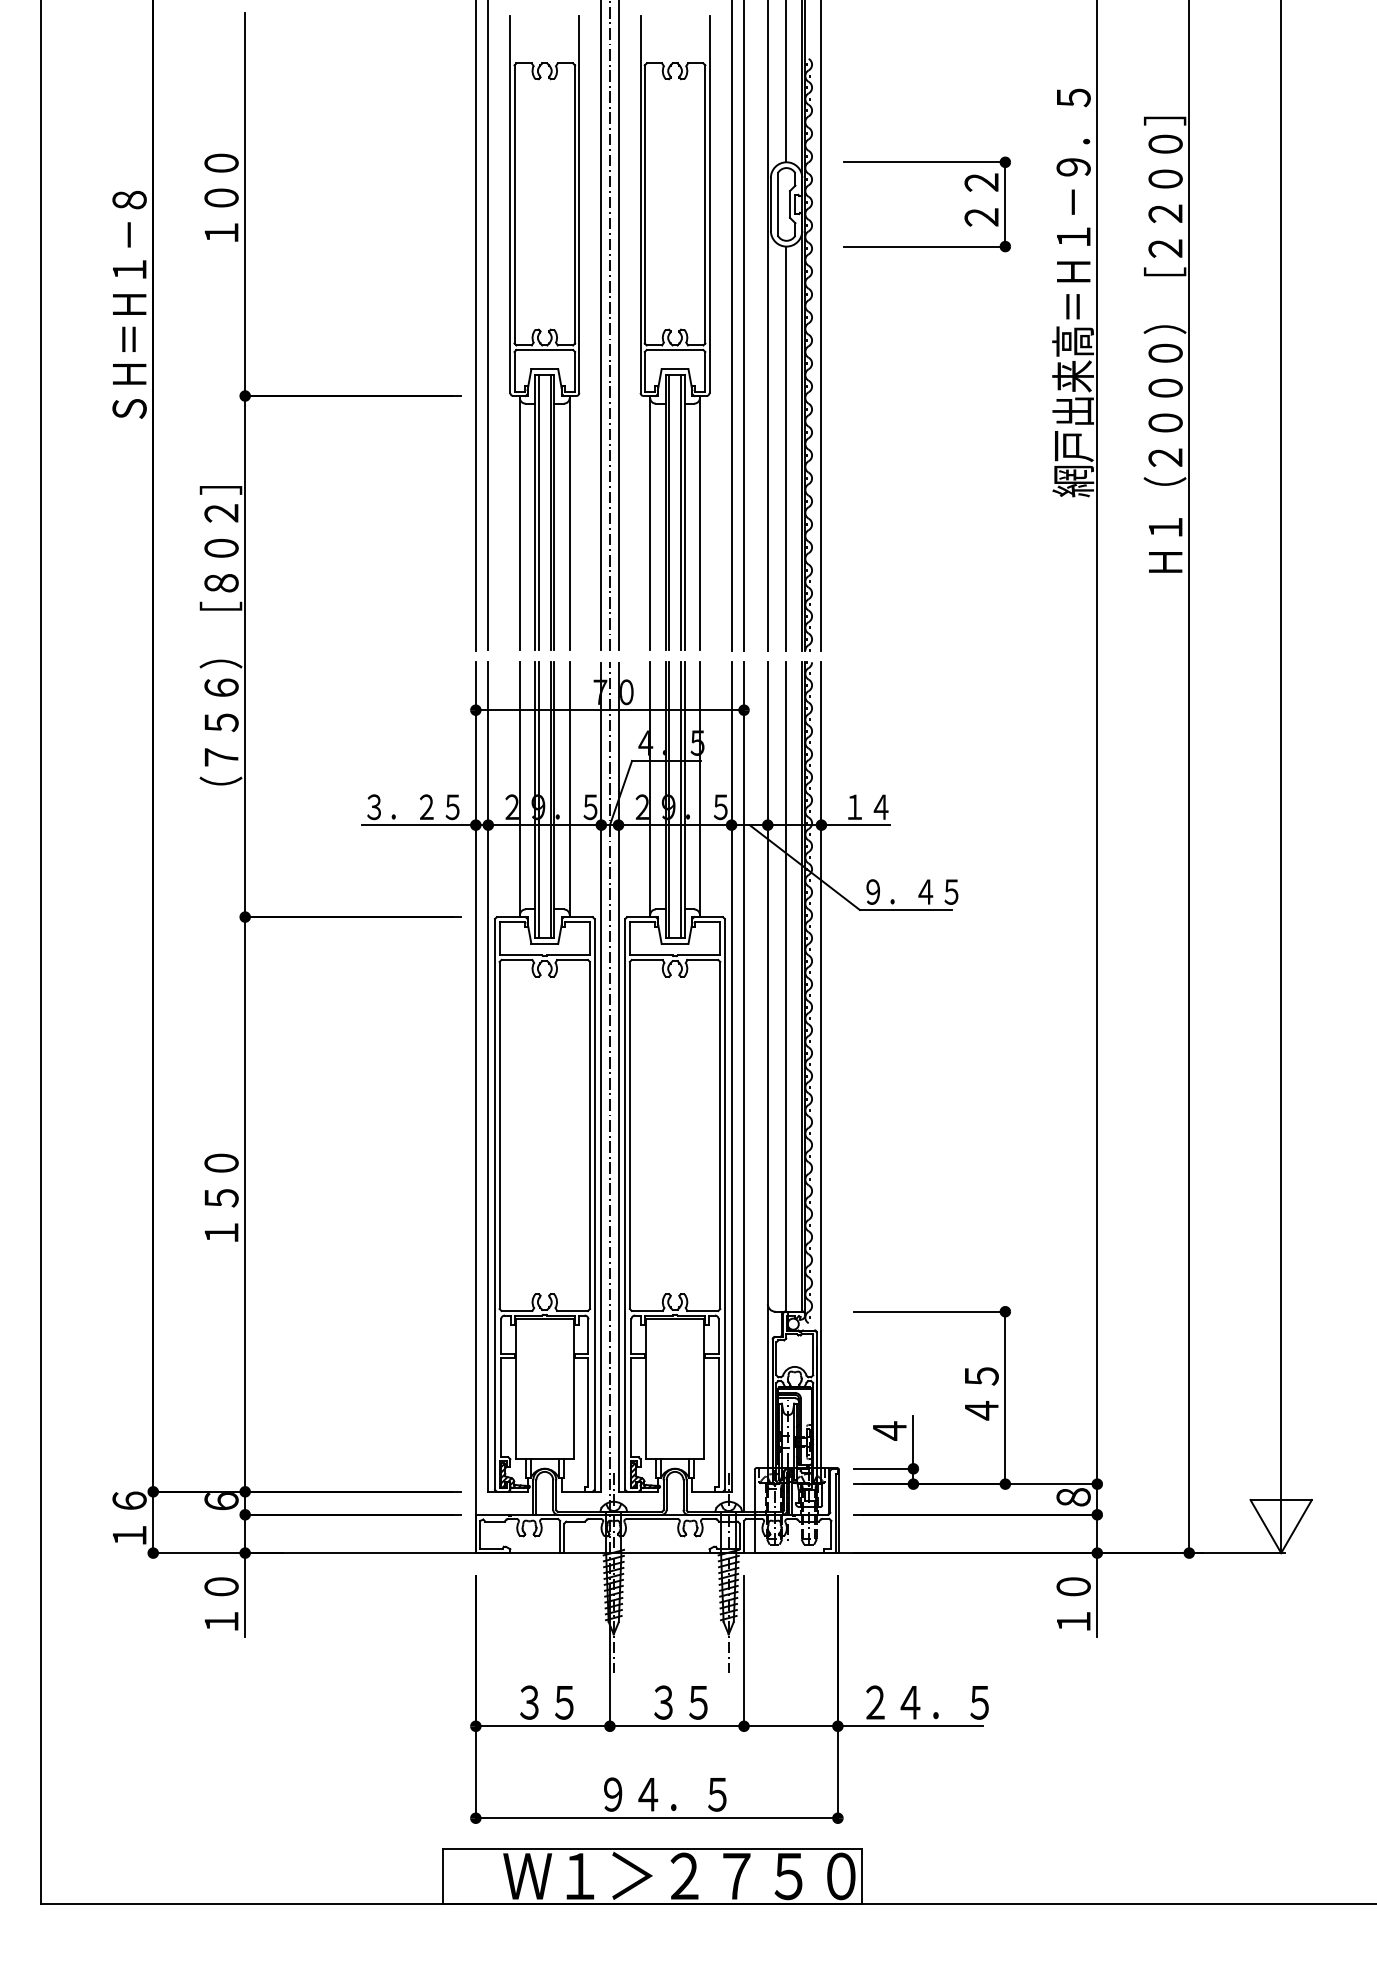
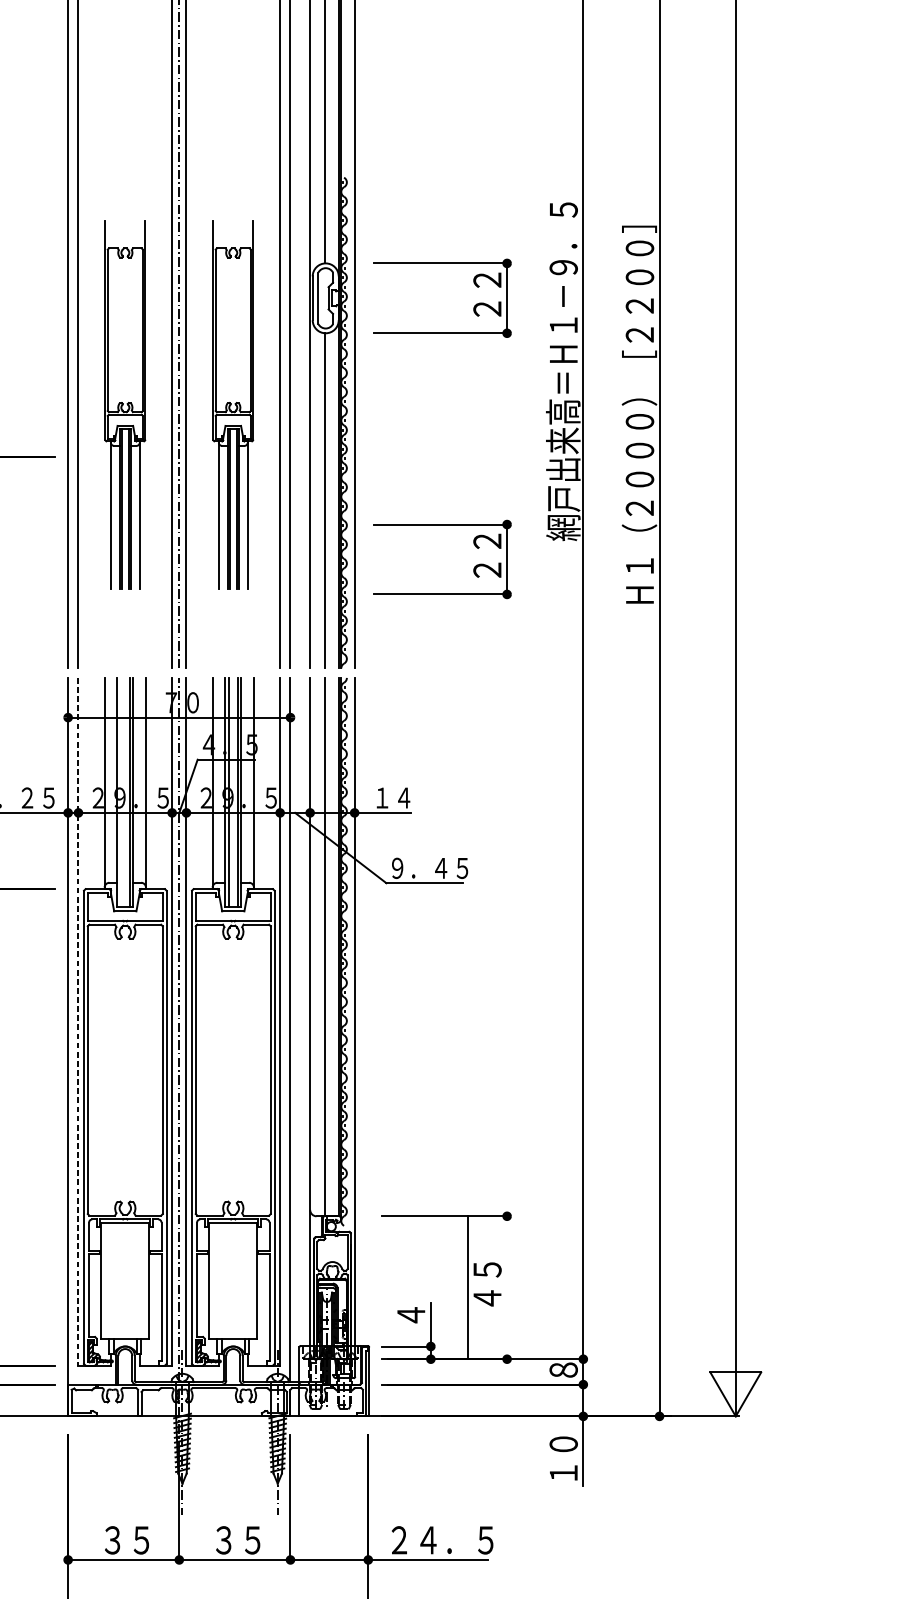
part: (544, 332) -> (125, 404), size x0.7
part: (674, 332) -> (232, 404), size x0.7
part: (964, 530) -> (473, 568), added
line: (539, 800) -> (120, 792), removed
line: (488, 1077) -> (78, 1022), solid -> dashed
line: (1005, 1397) -> (468, 1287), moved

